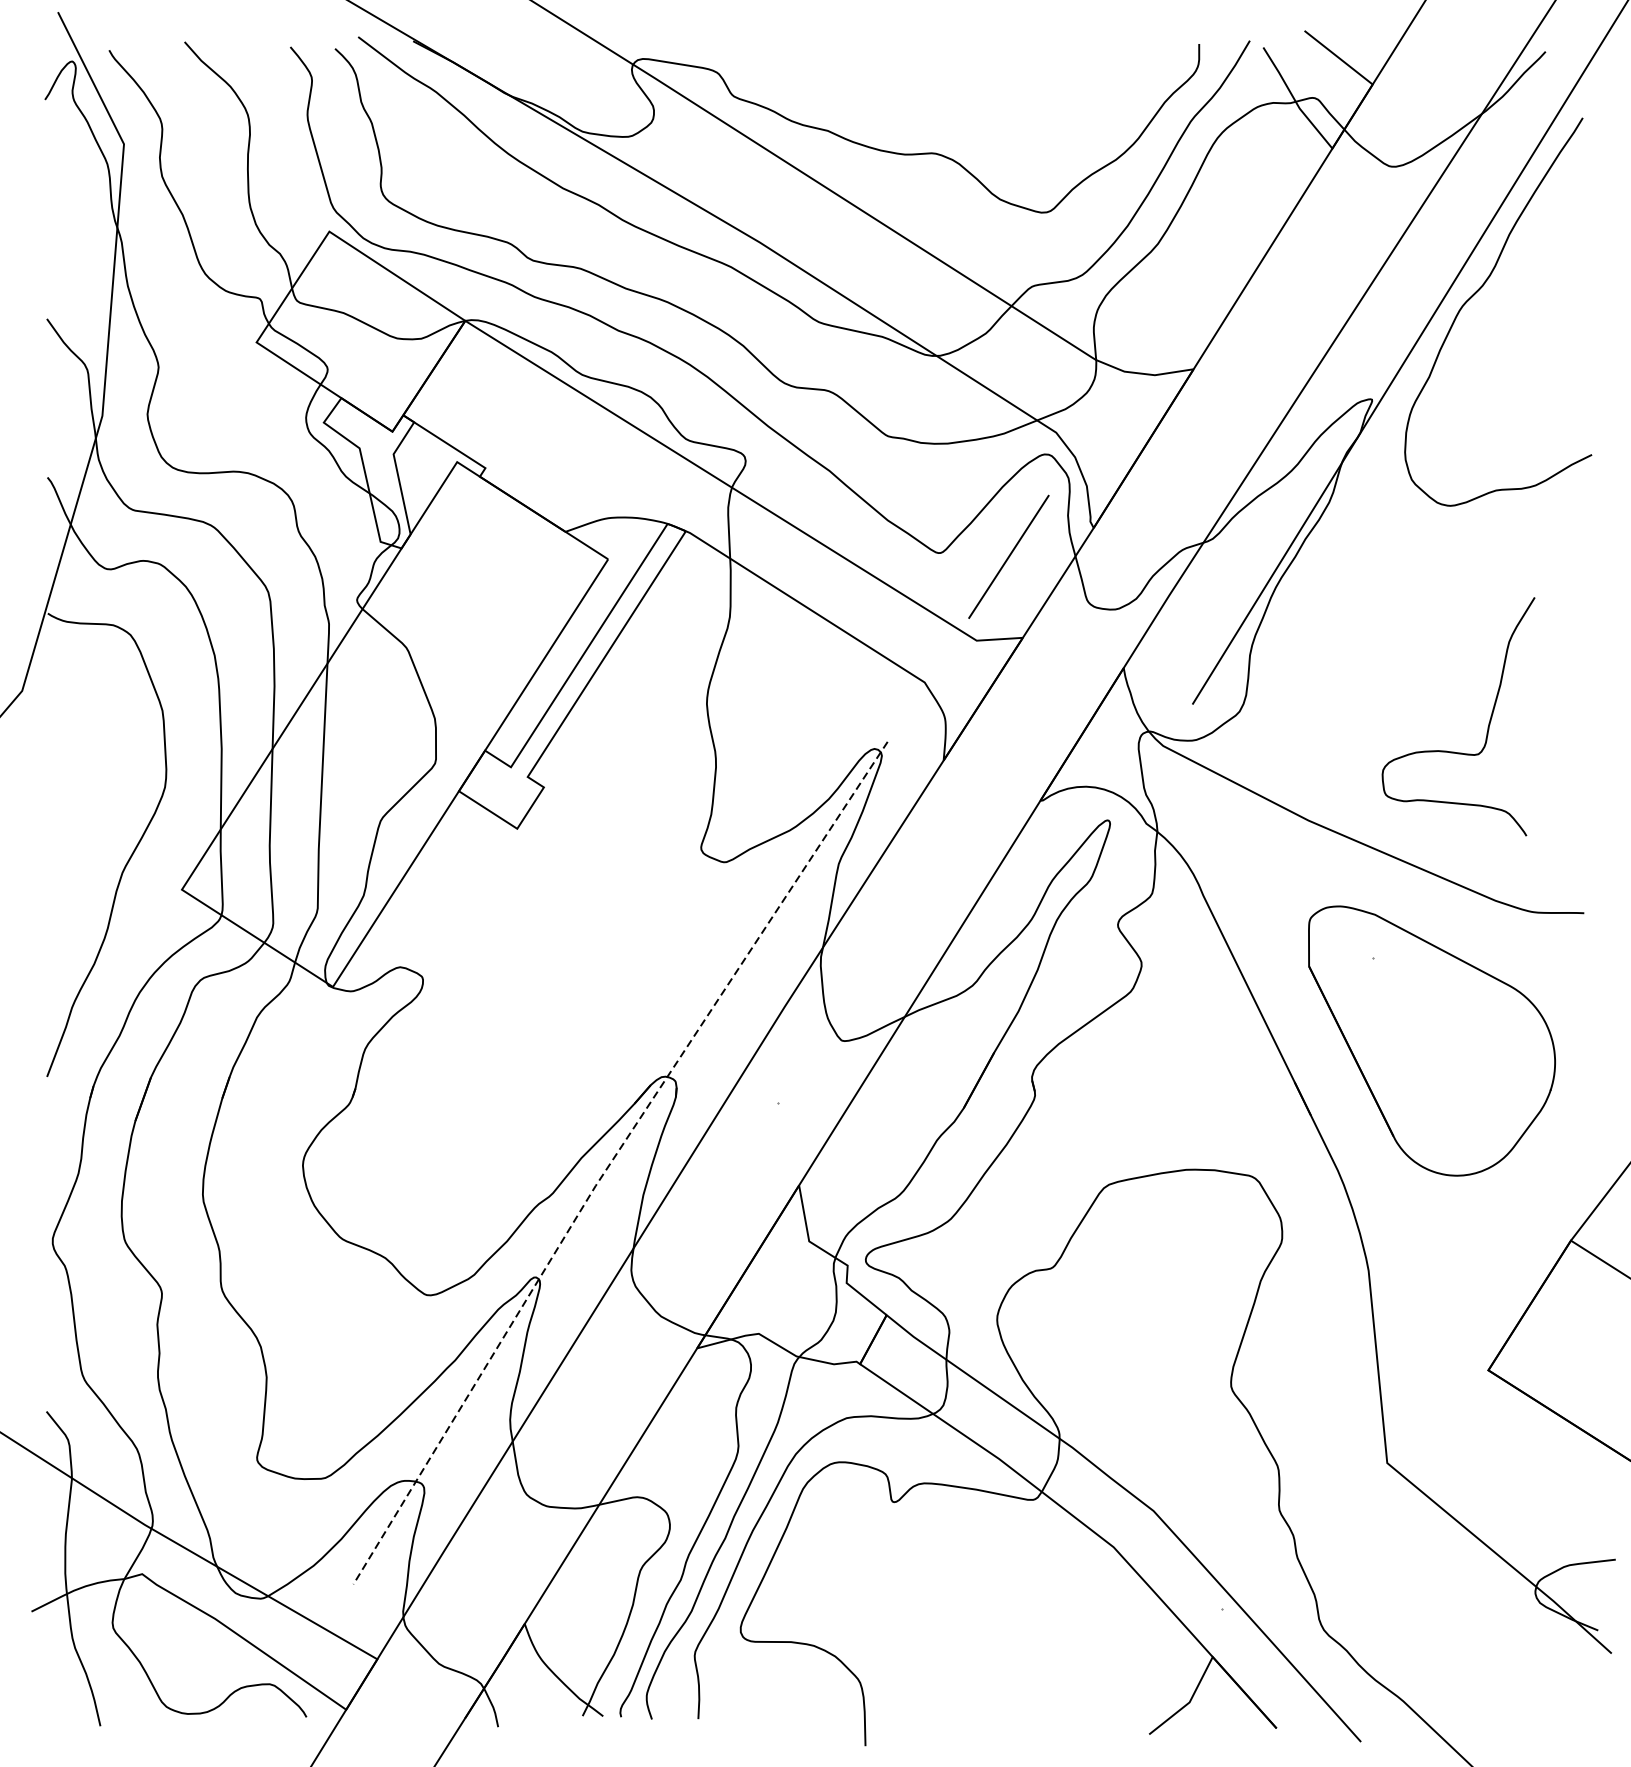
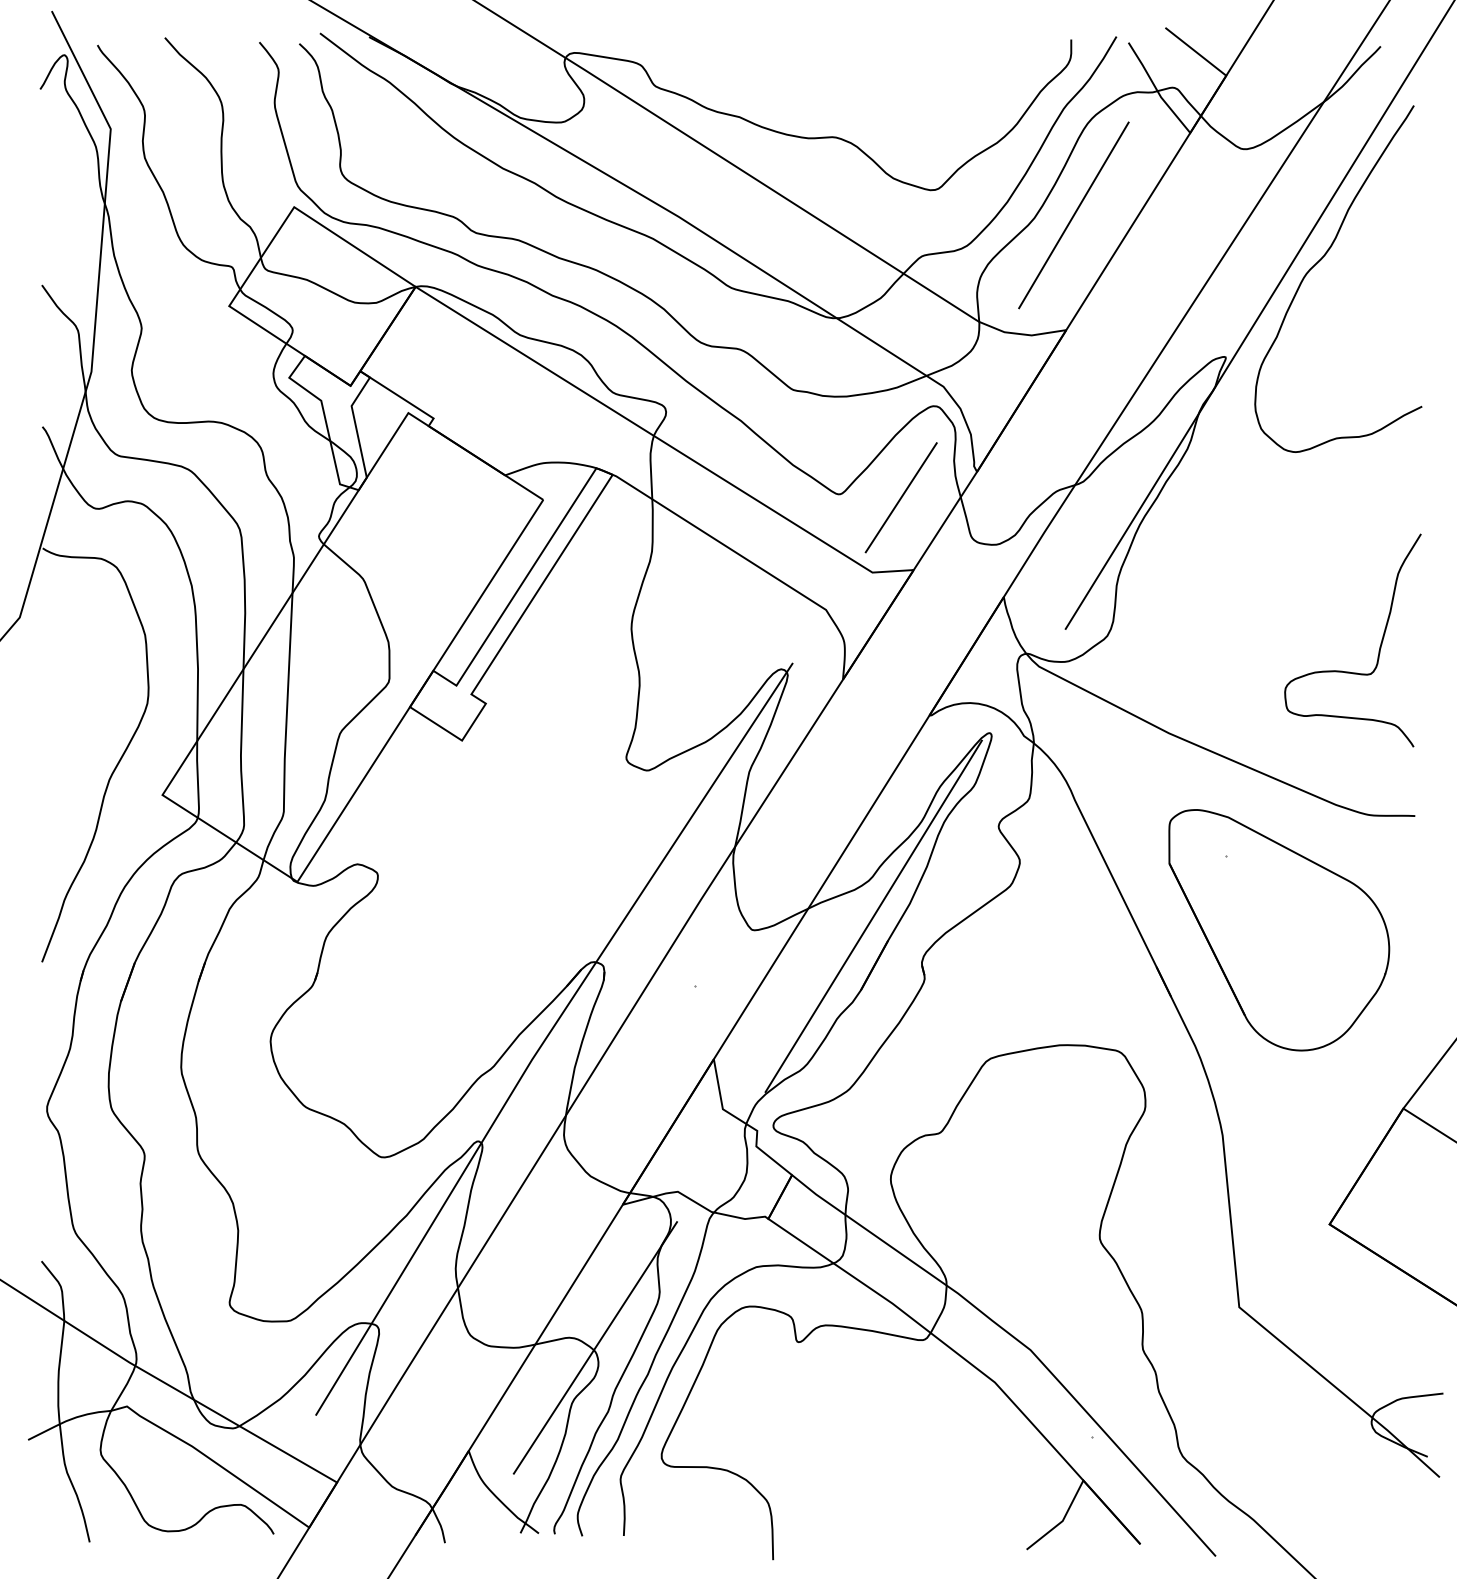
line: (1201, 240) -> (1073, 215), added
curve: (1488, 723) -> (1379, 646), moved
line: (977, 1025) -> (873, 916), added
line: (612, 1159) -> (547, 1036), dashed -> solid
line: (666, 1508) -> (595, 1347), added

